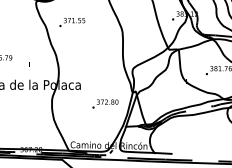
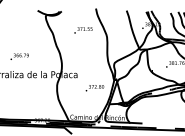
text: (72, 22) -> (83, 30), moved

